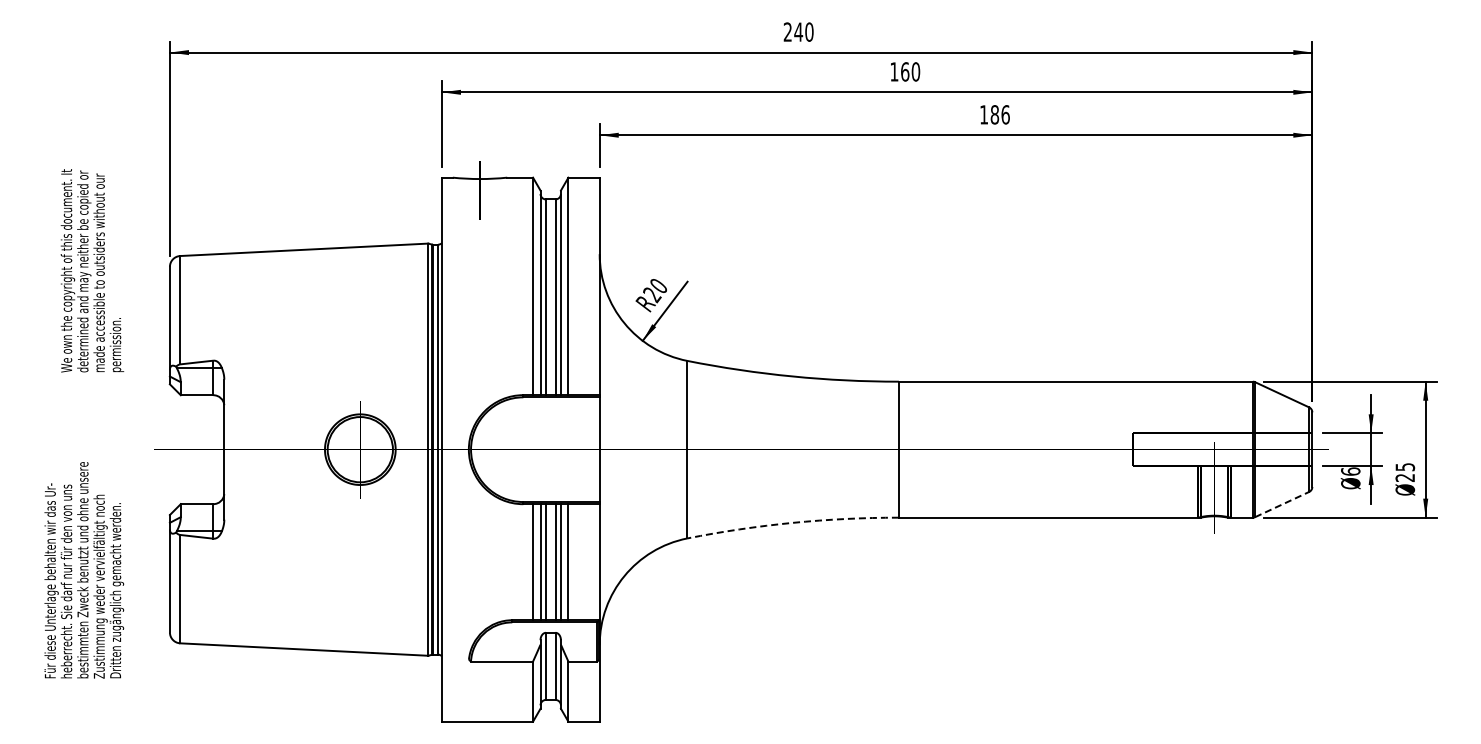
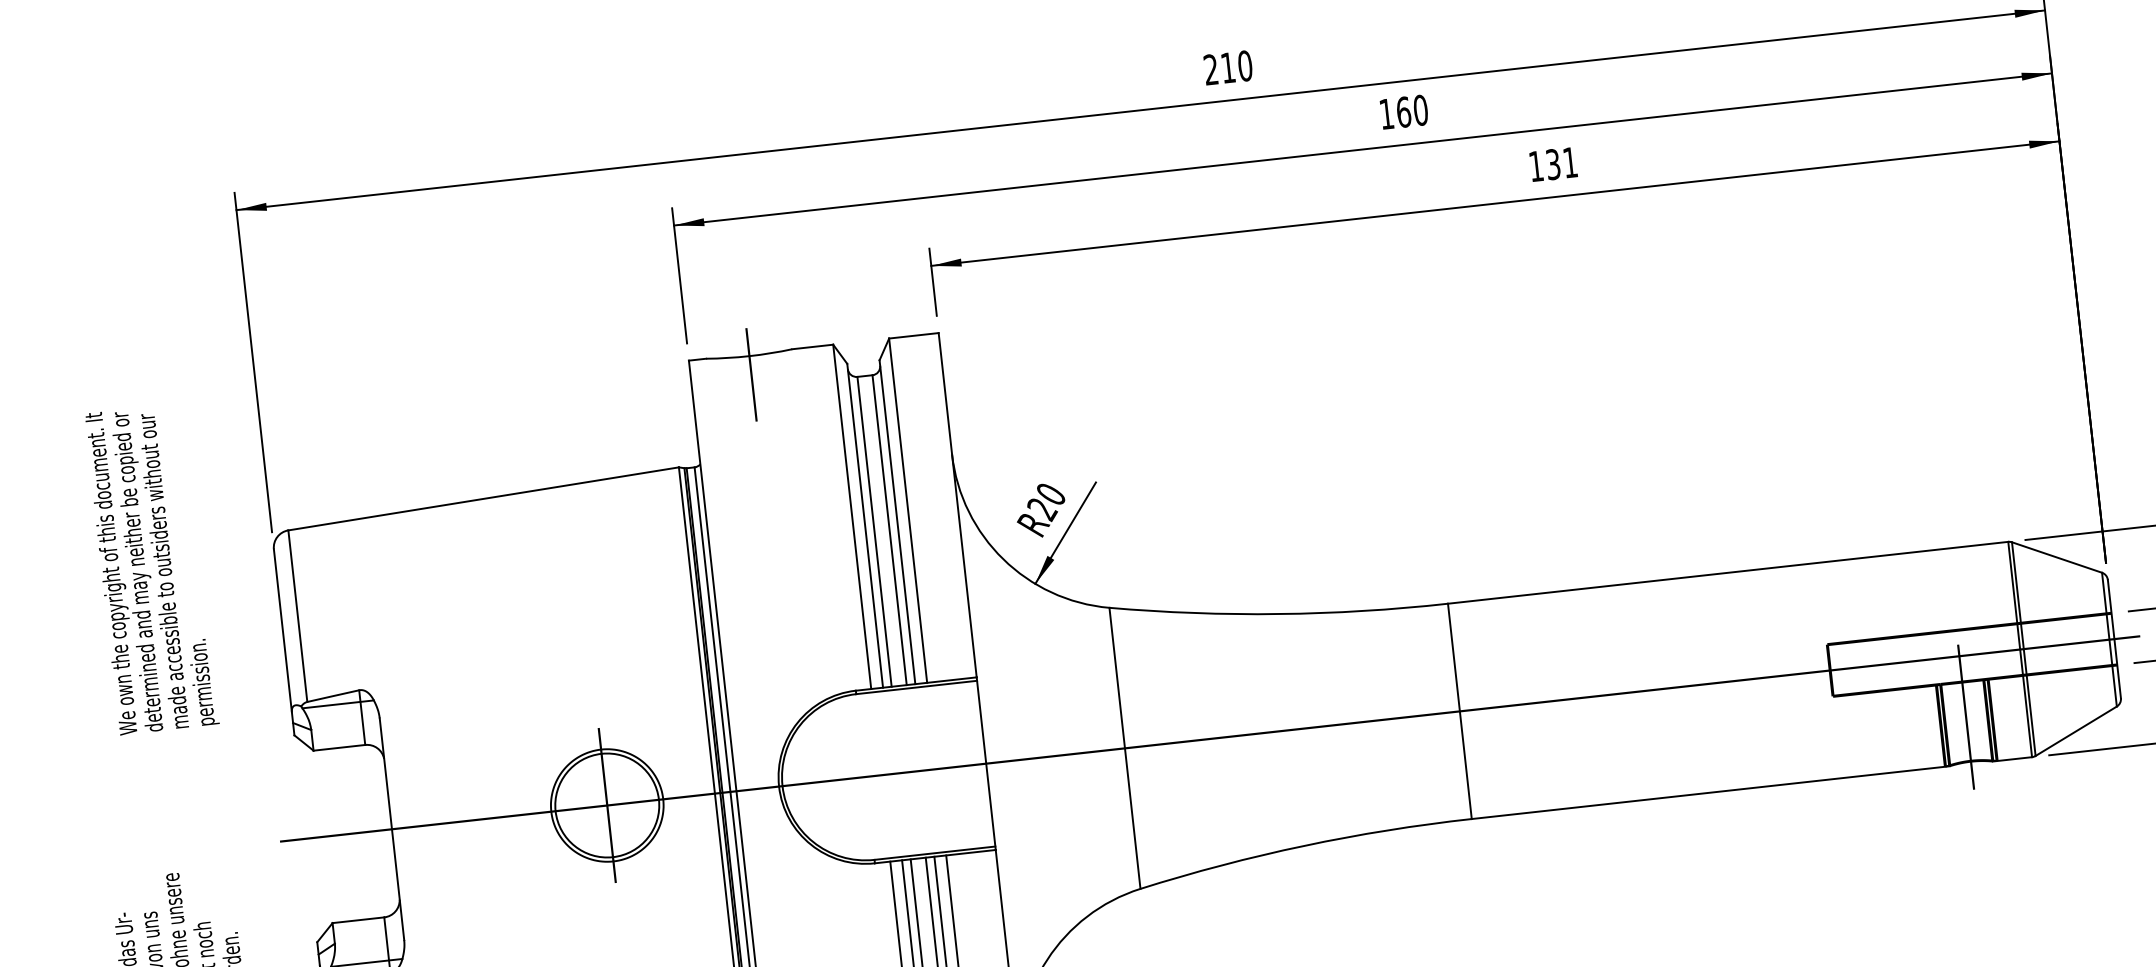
text: (798, 31) -> (1227, 66), 240 -> 210
text: (999, 114) -> (1560, 163), 186 -> 131
line: (1282, 504) -> (2076, 731), dashed -> solid
arc: (792, 522) -> (1304, 845), dashed -> solid

